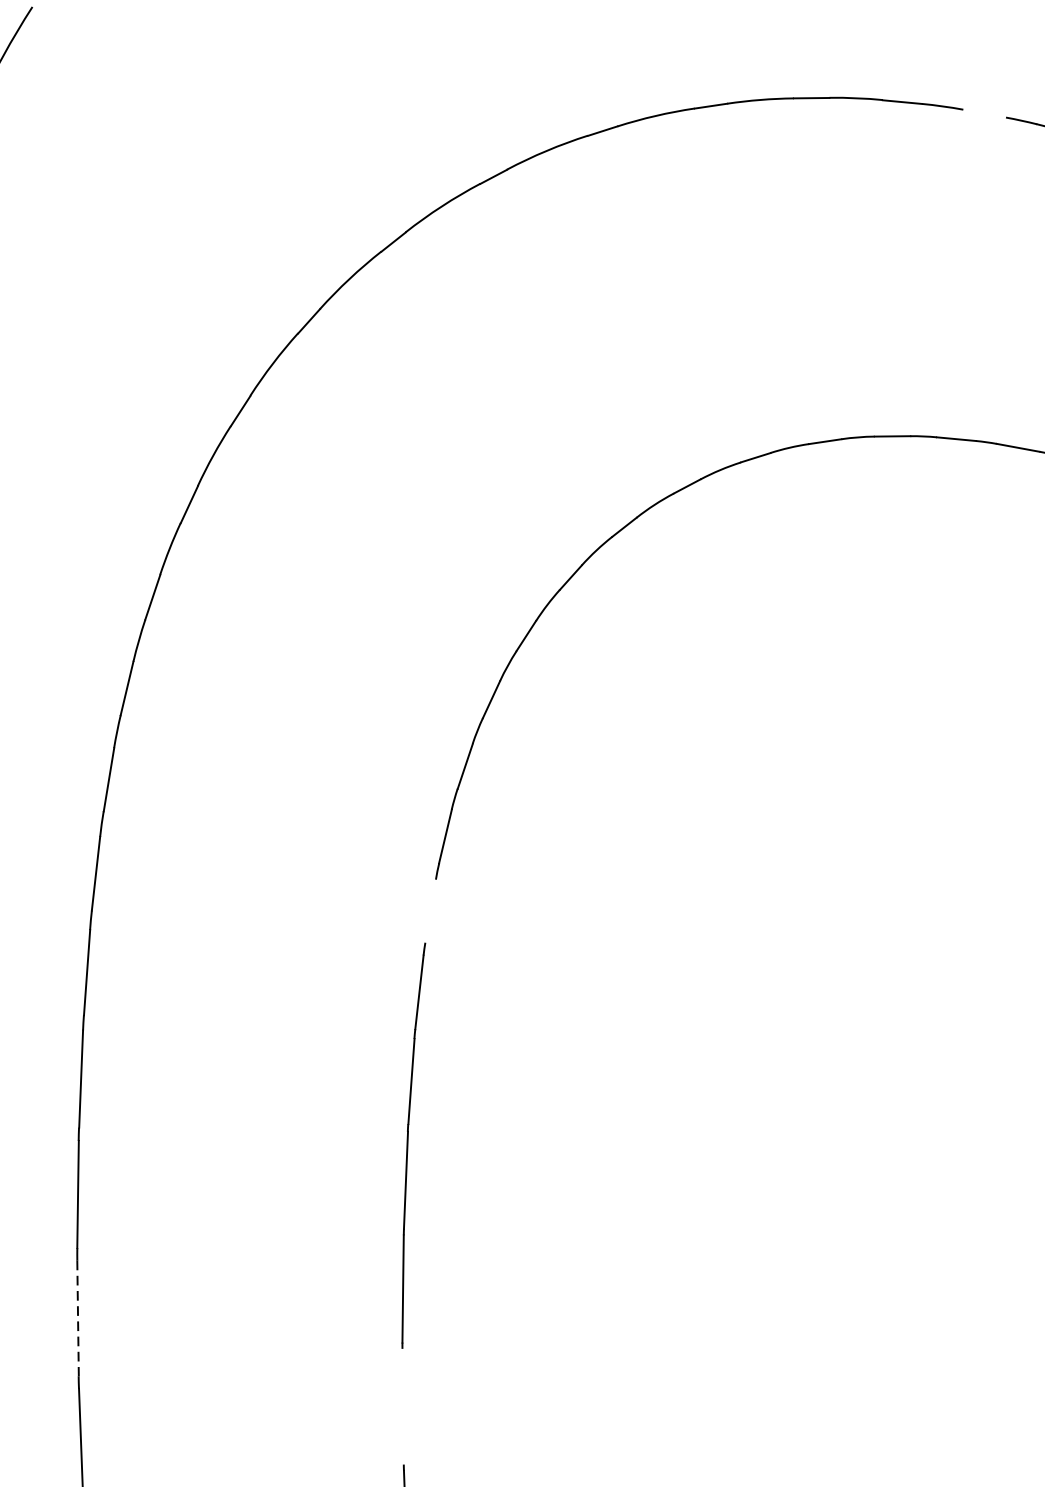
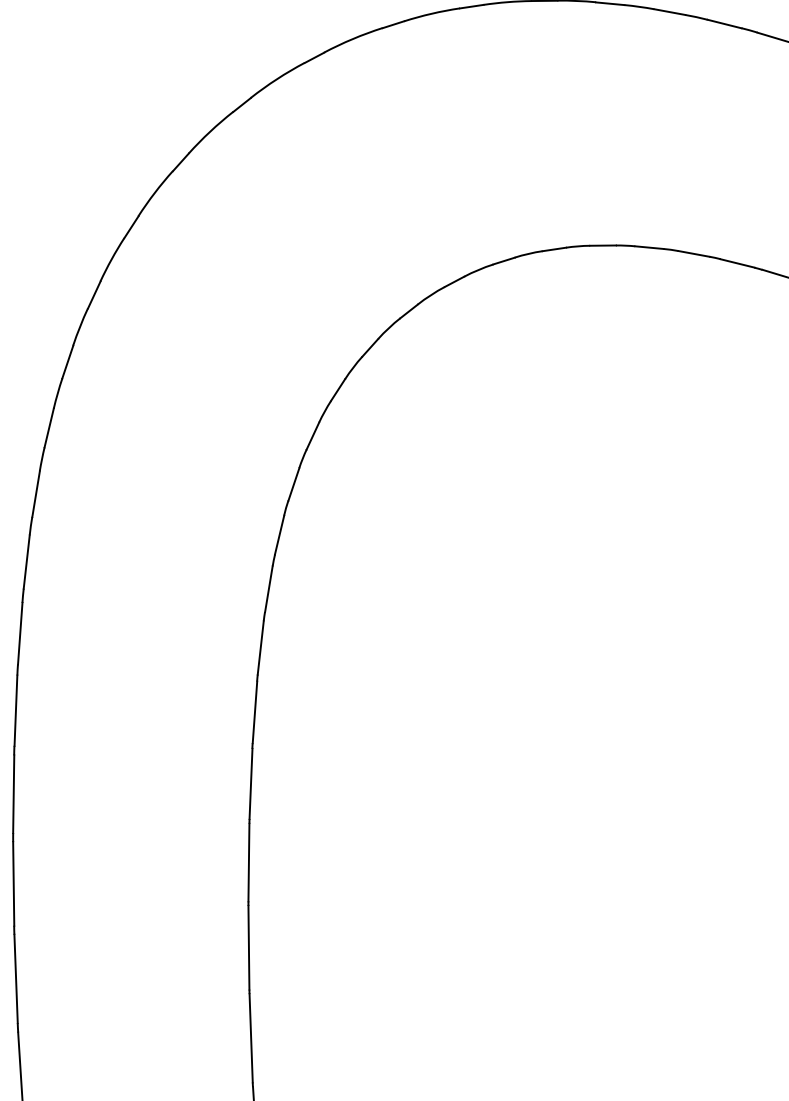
line: (984, 112) -> (669, 11), added
line: (430, 911) -> (268, 589), added
line: (77, 1317) -> (13, 883), dashed -> solid
line: (402, 1406) -> (248, 947), added

